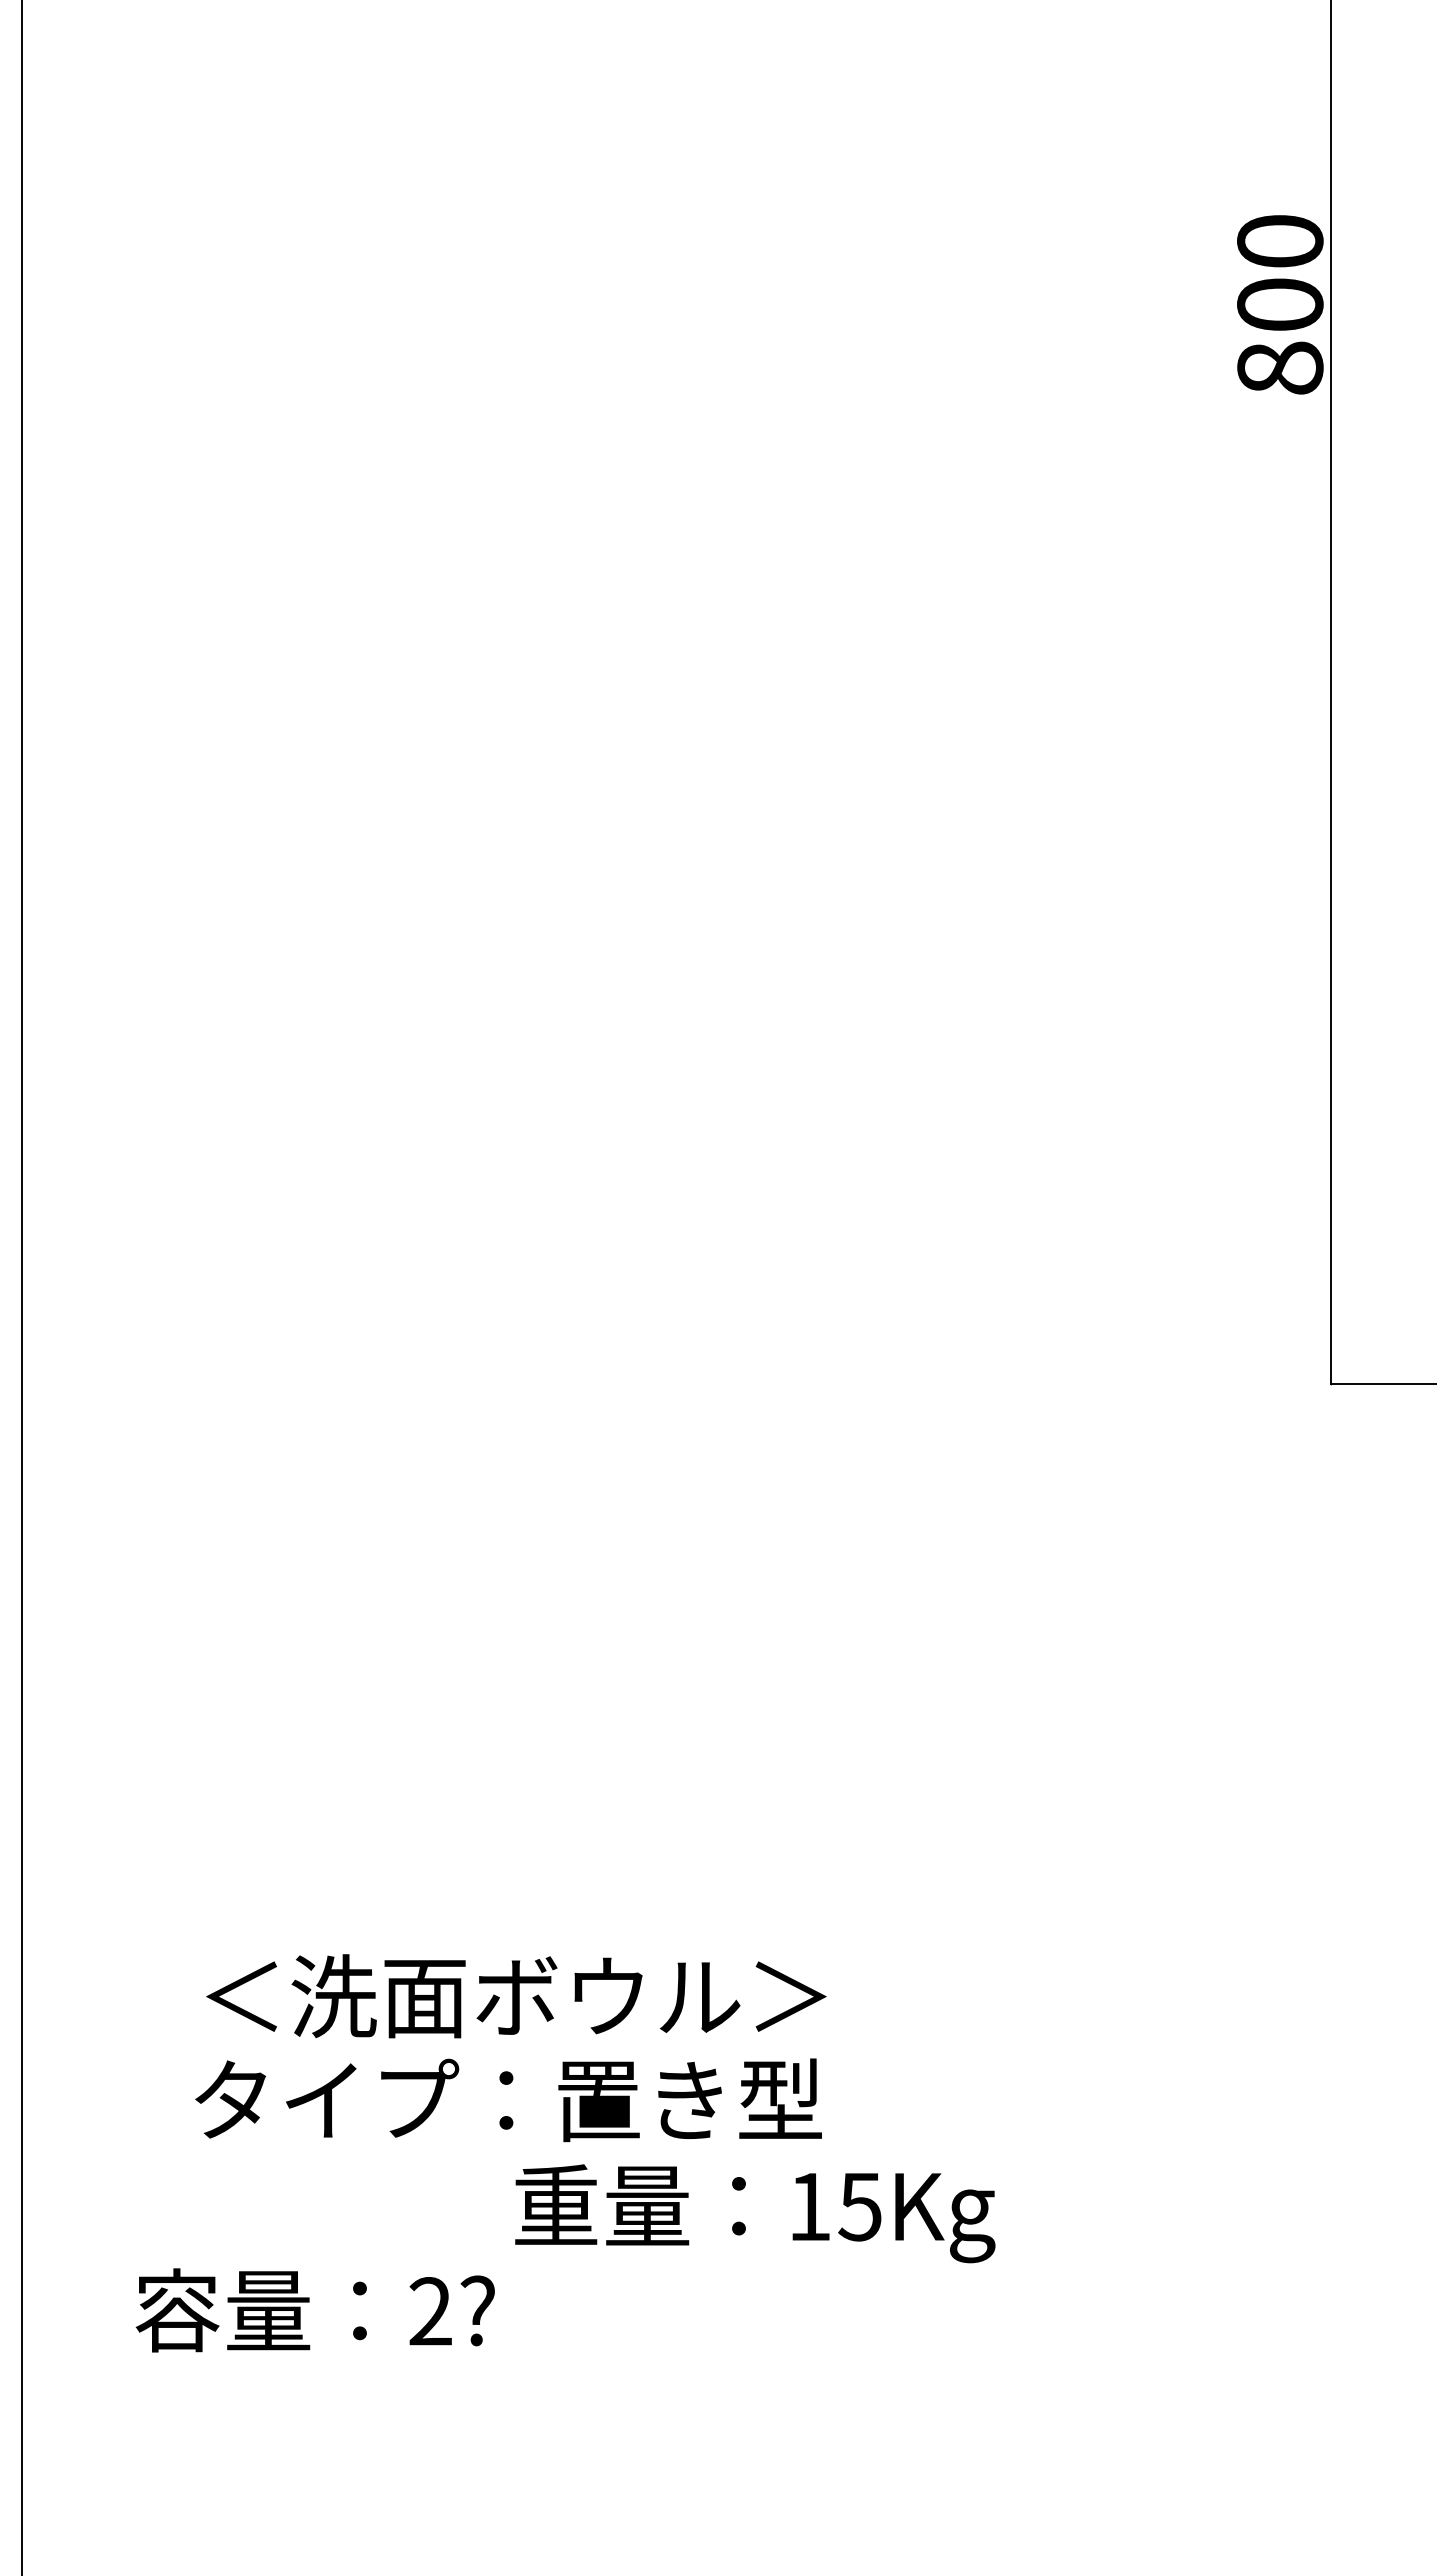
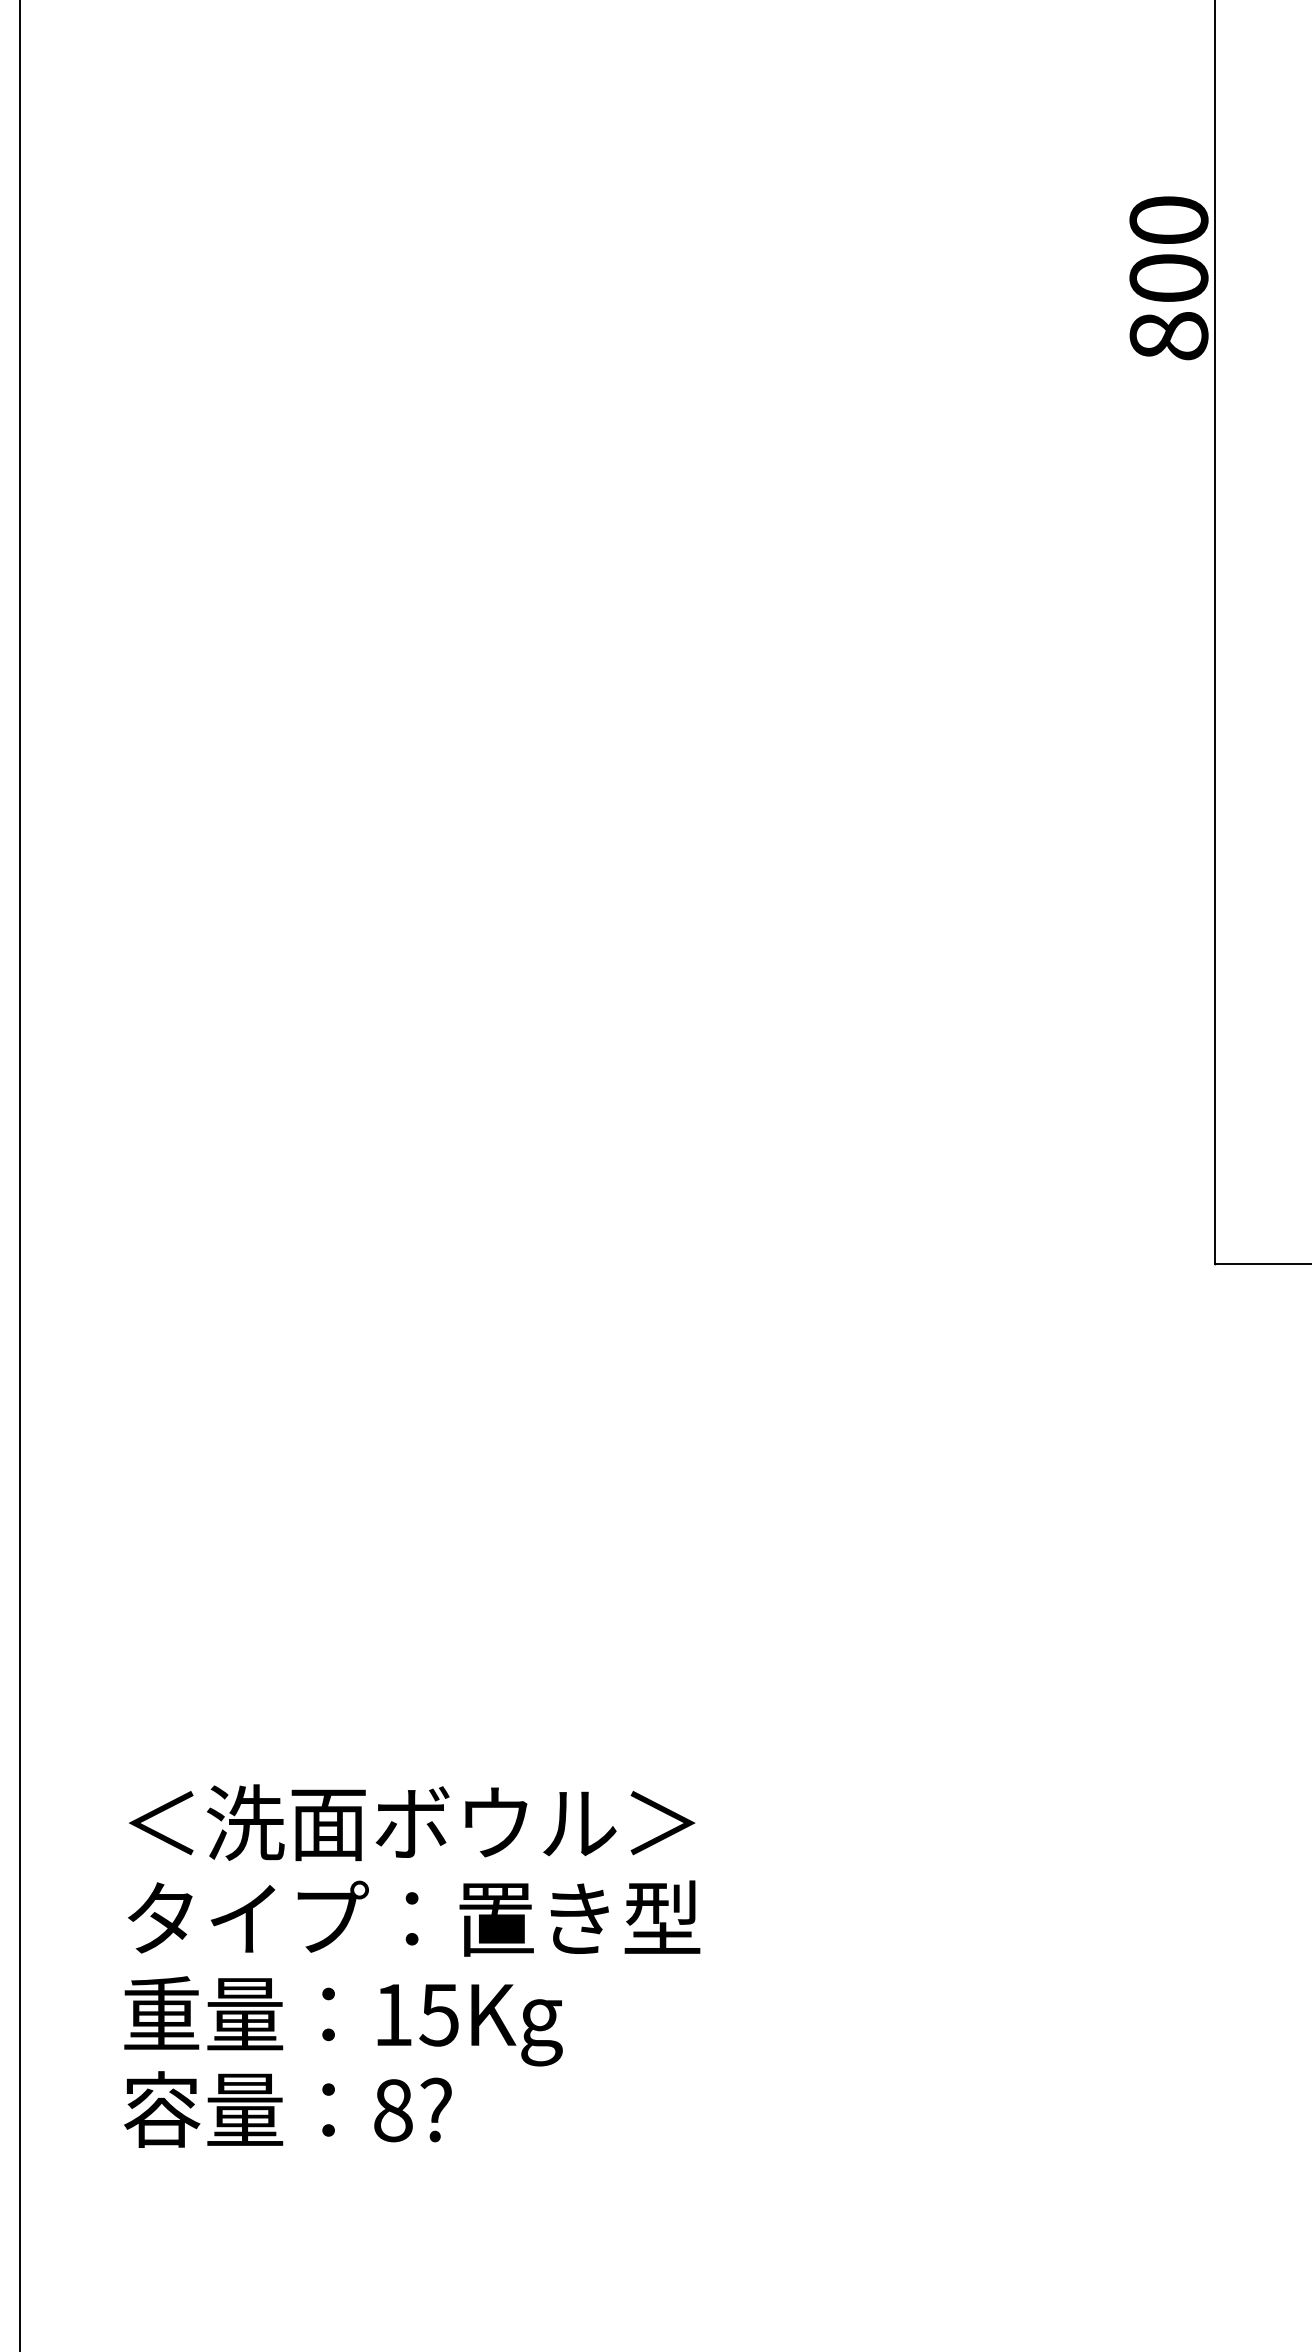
text: (516, 1996) -> (412, 1822), moved
text: (508, 2100) -> (414, 1918), moved
text: (755, 2213) -> (343, 2021), moved
text: (430, 2311) -> (393, 2110), 2? -> 8?

